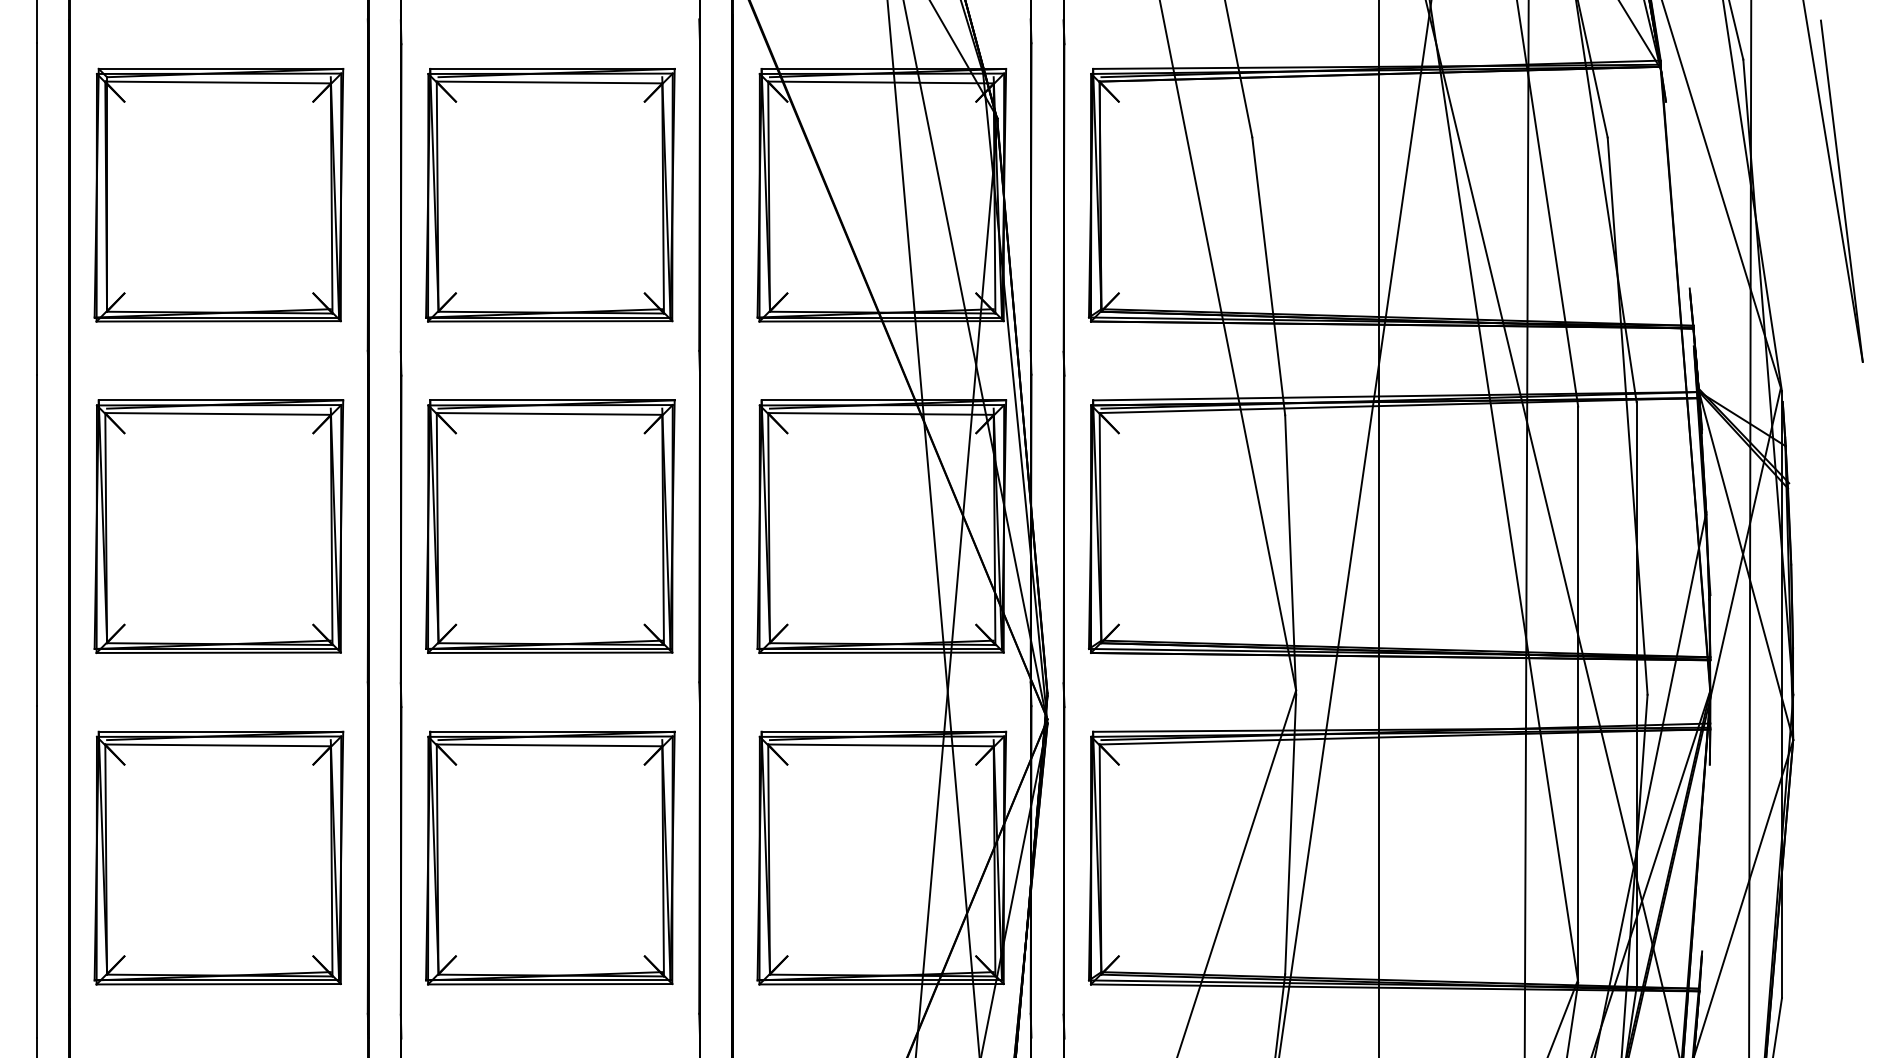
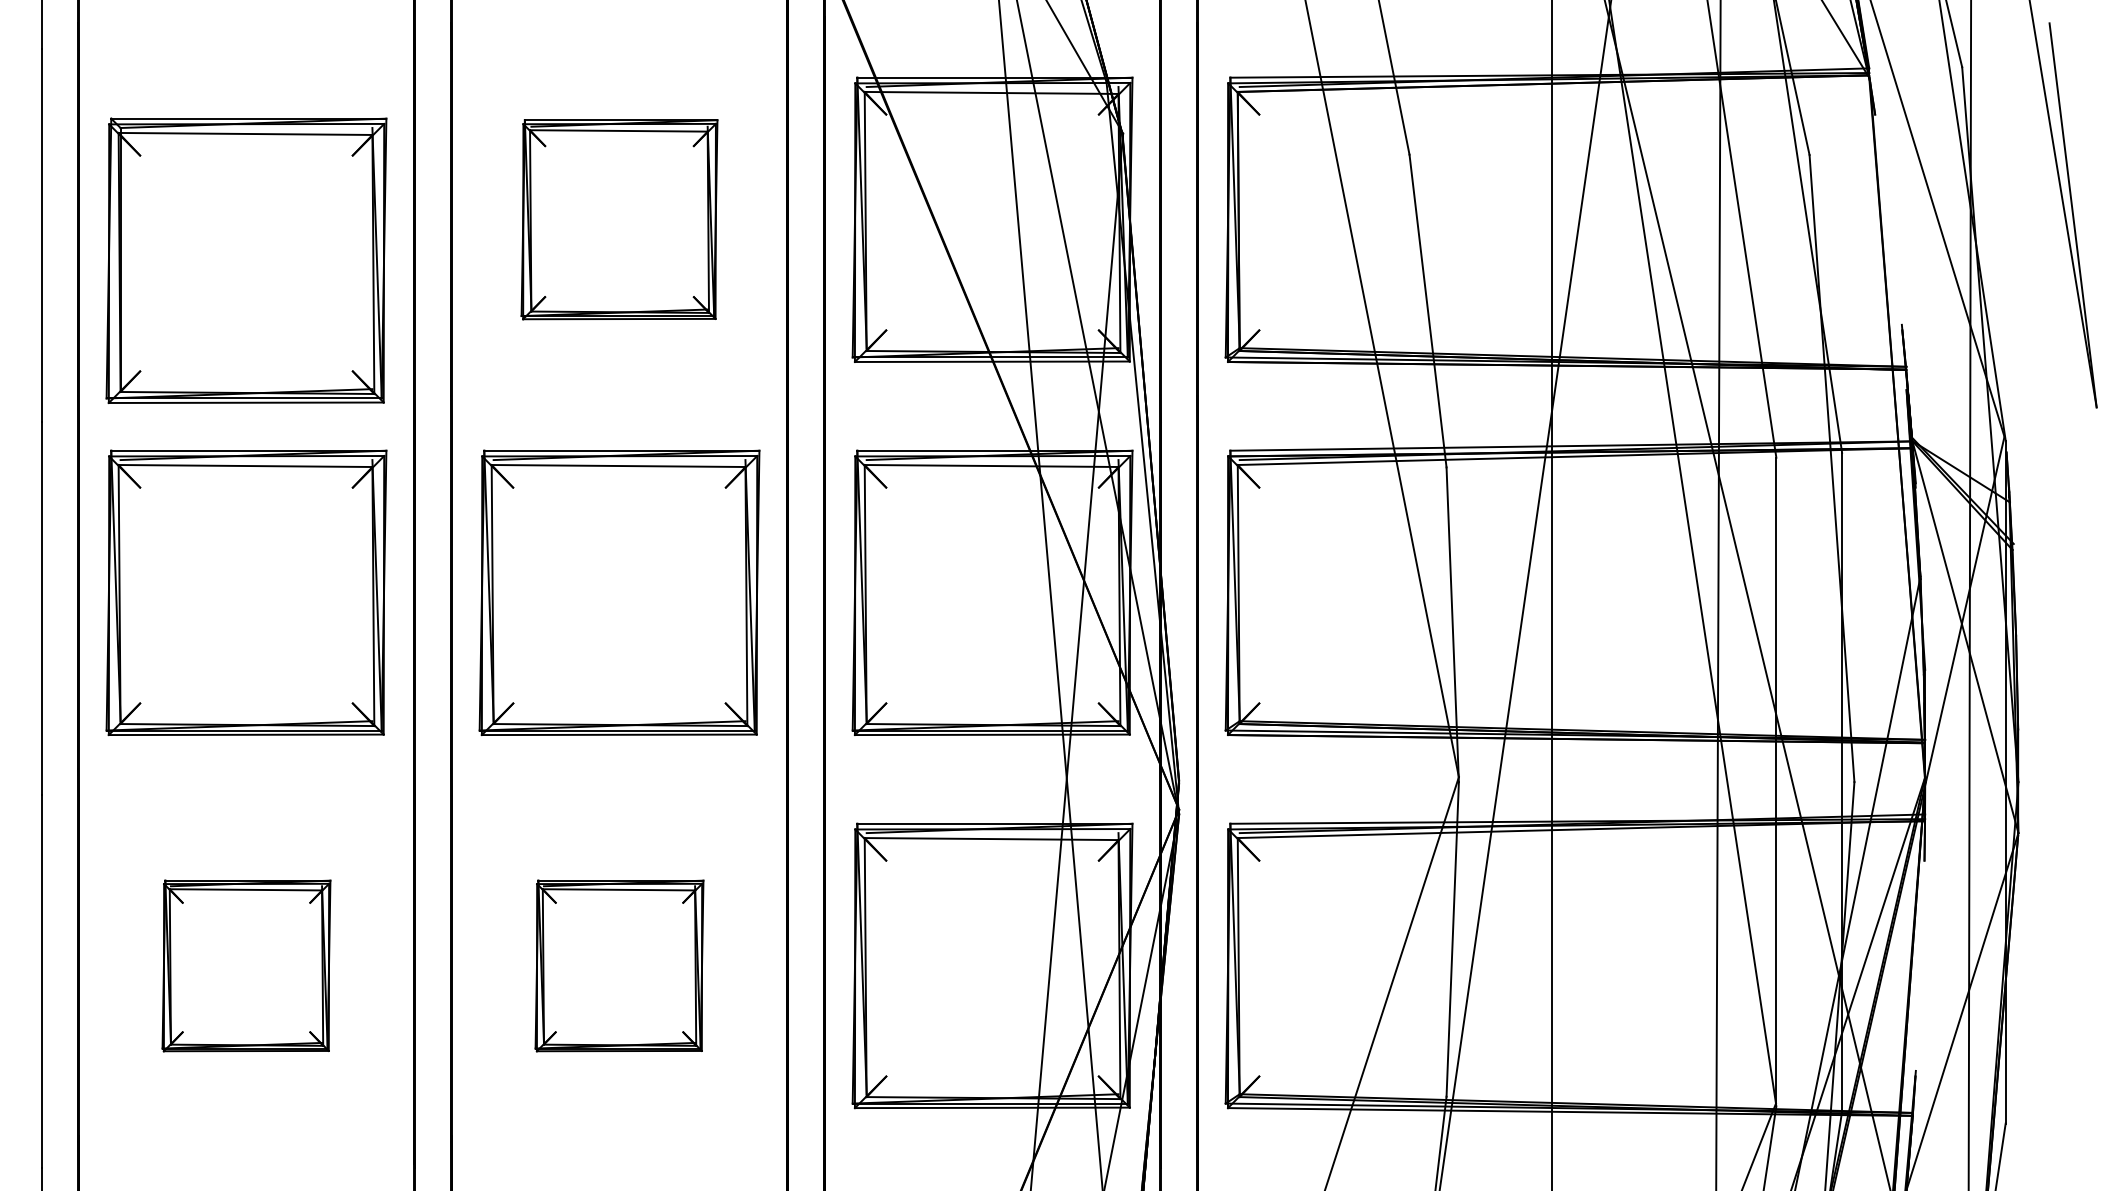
part: (218, 194) -> (246, 260), moved
part: (550, 194) -> (619, 219), size x0.7
part: (218, 857) -> (246, 965), size x0.6
part: (550, 857) -> (619, 965), size x0.6

